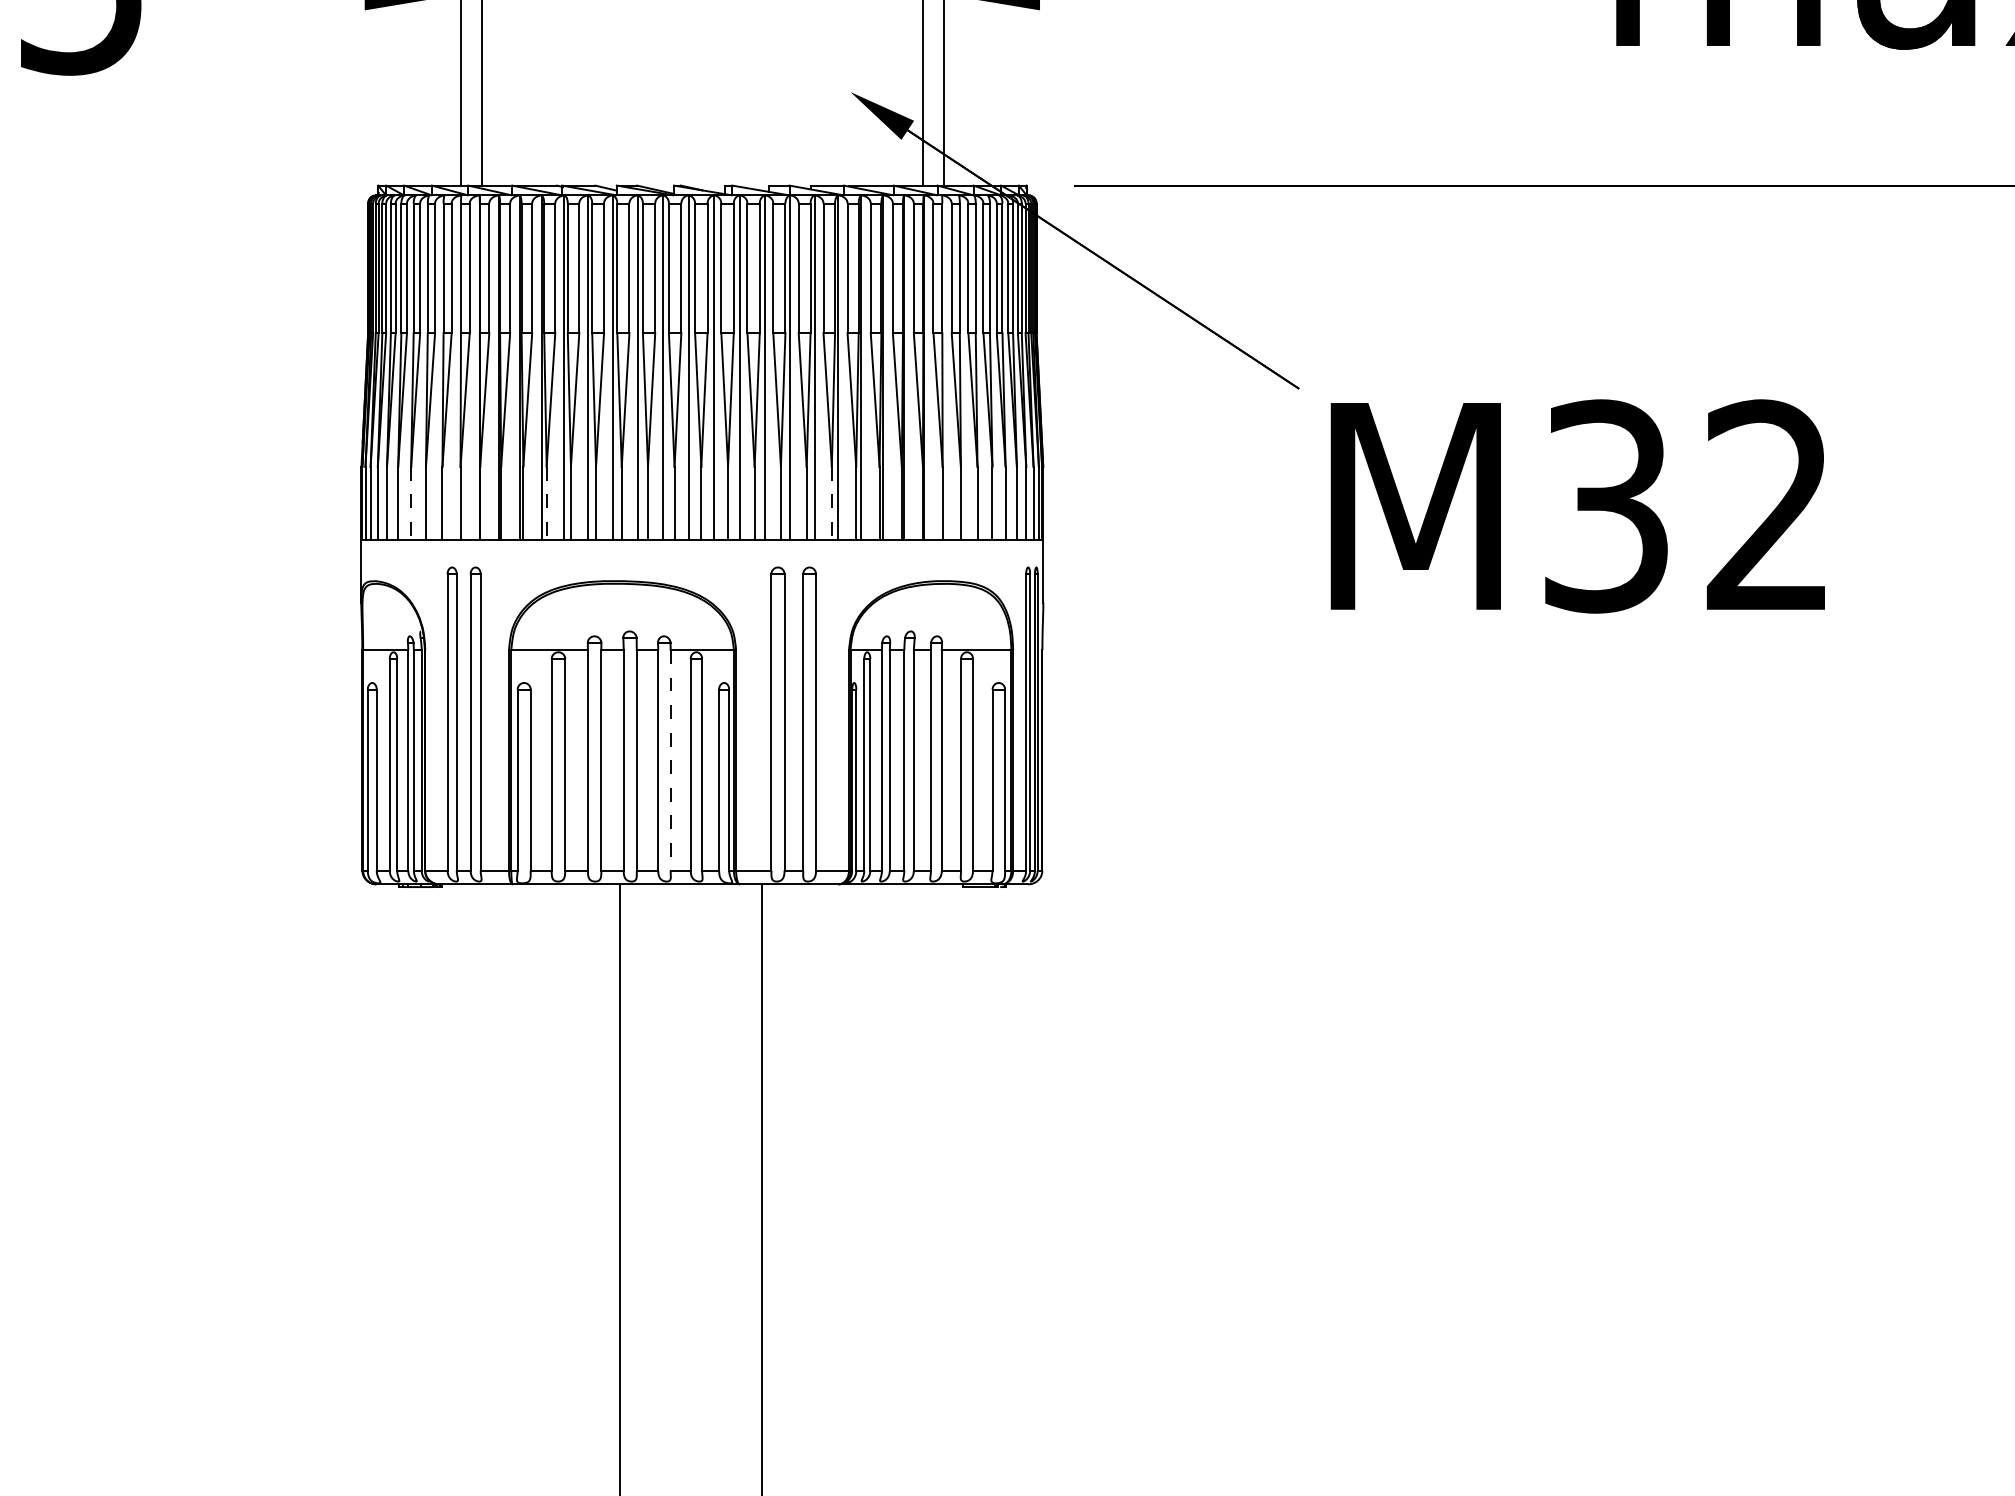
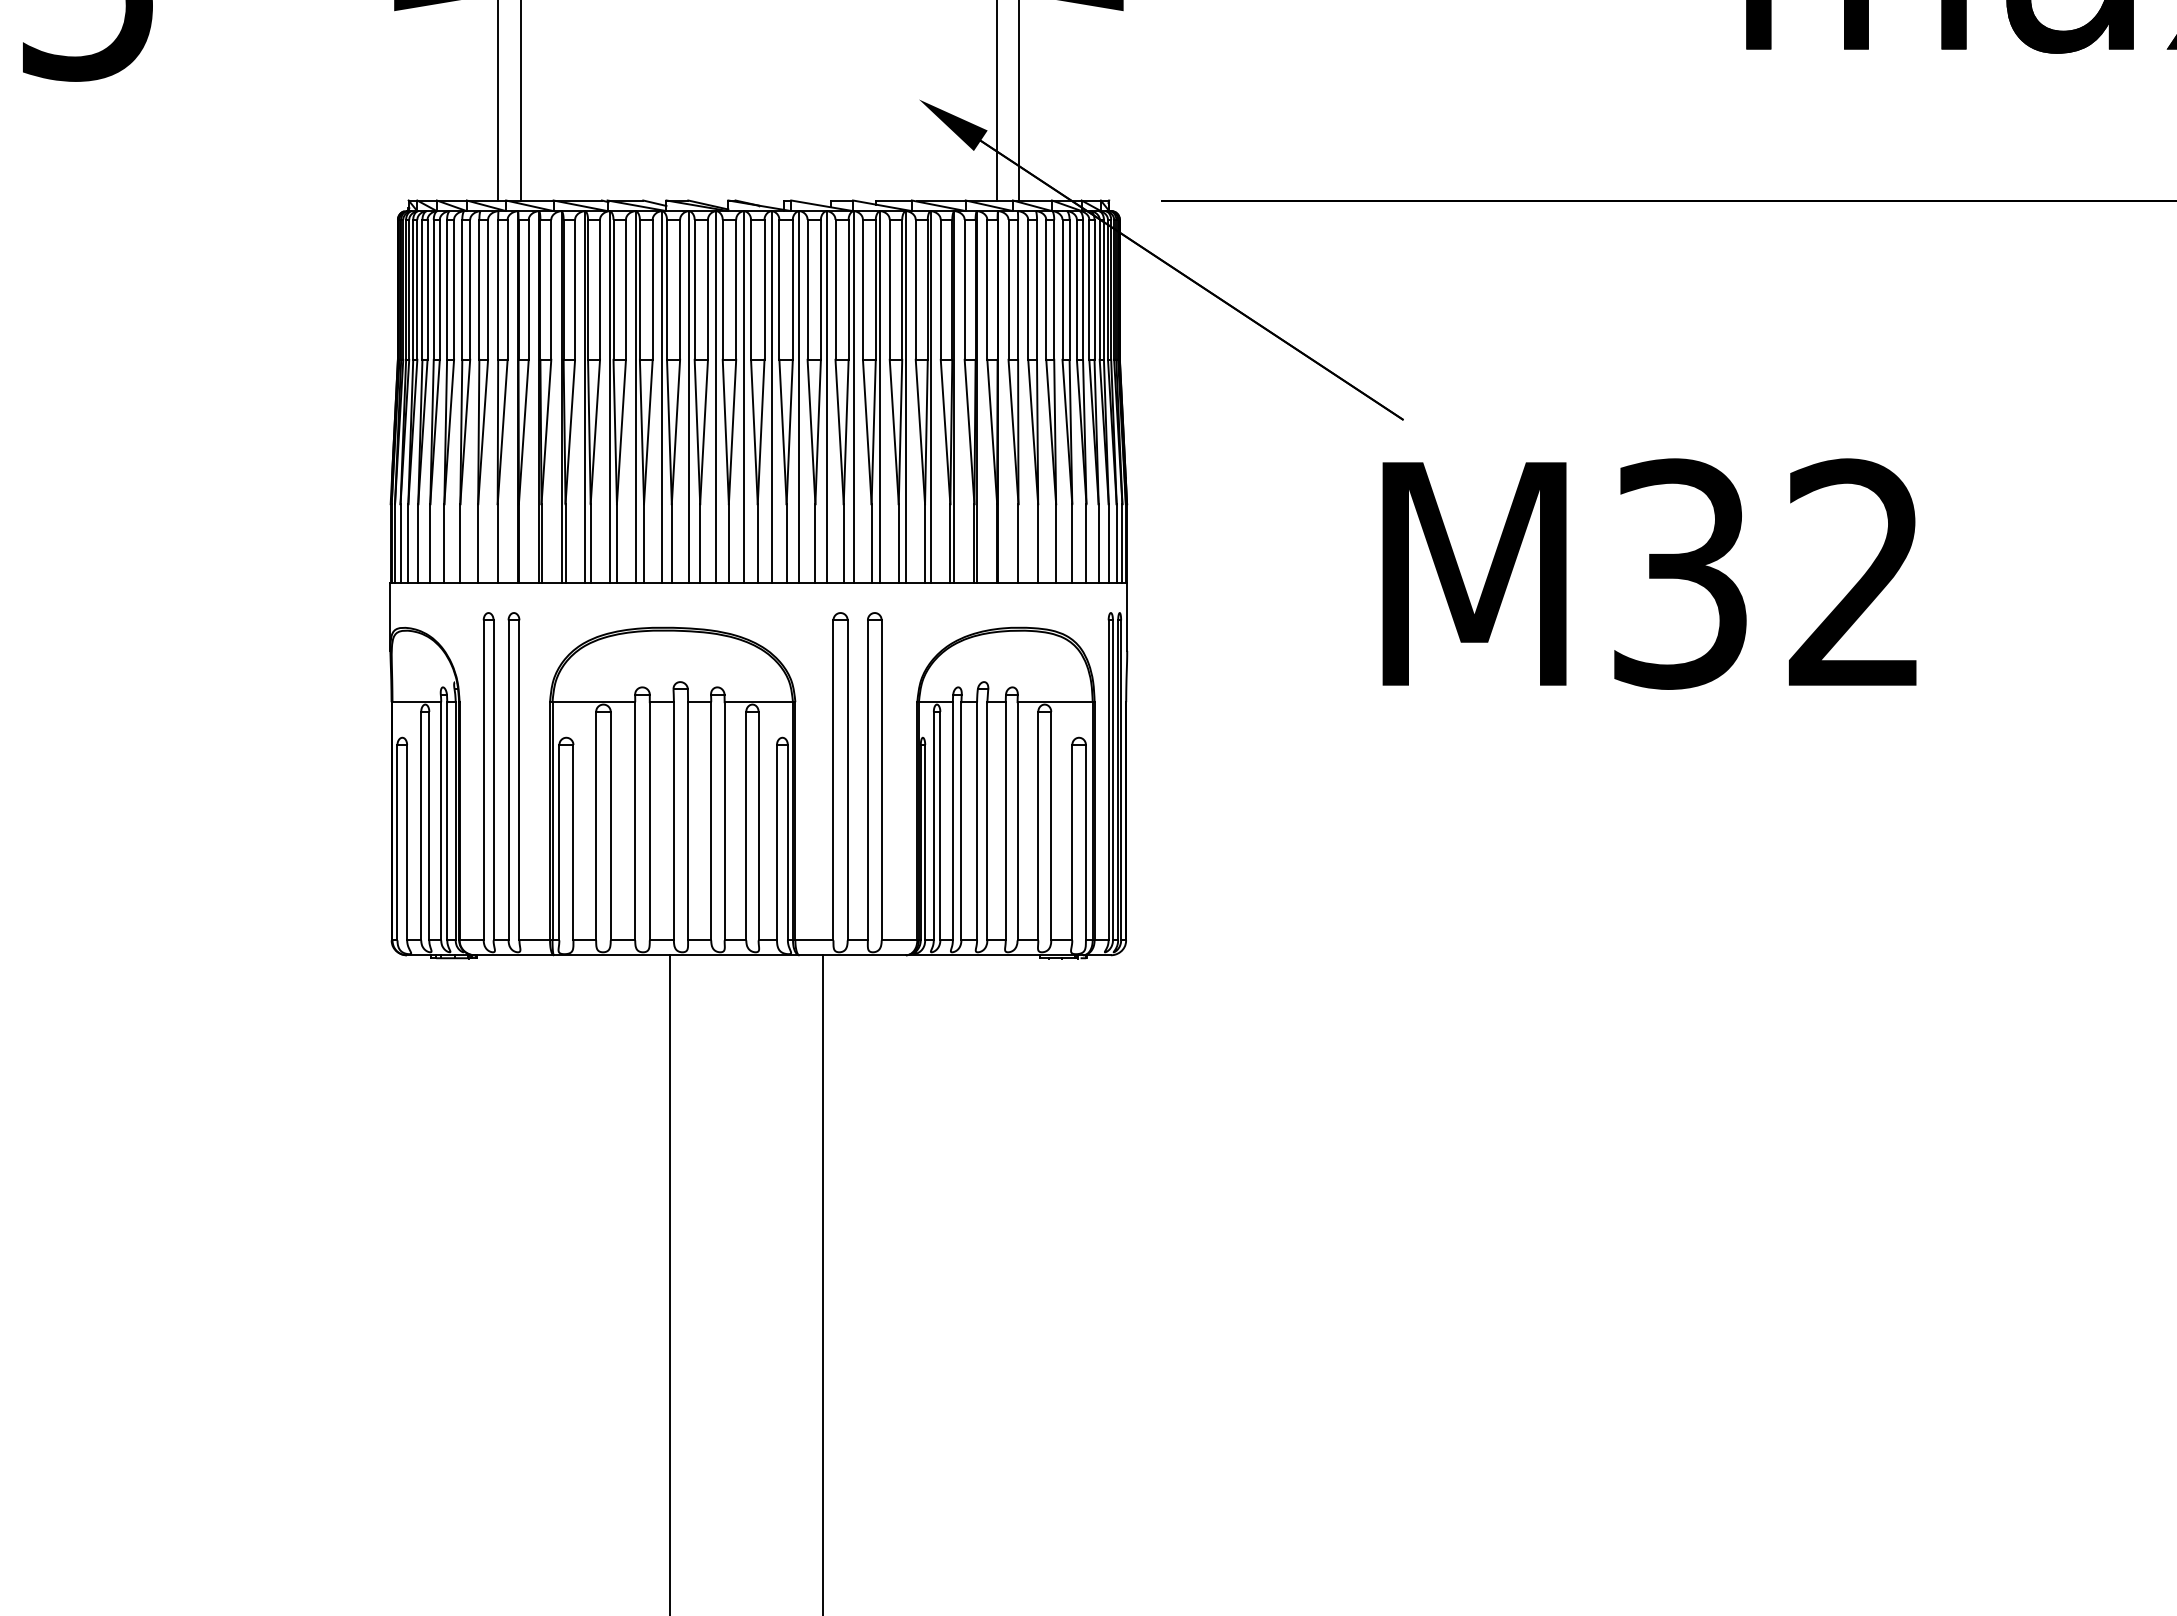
line: (411, 503) -> (444, 543), dashed -> solid
line: (546, 503) -> (590, 543), dashed -> solid
line: (831, 503) -> (898, 543), dashed -> solid
text: (1577, 506) -> (1649, 574), moved
line: (670, 760) -> (724, 821), dashed -> solid

